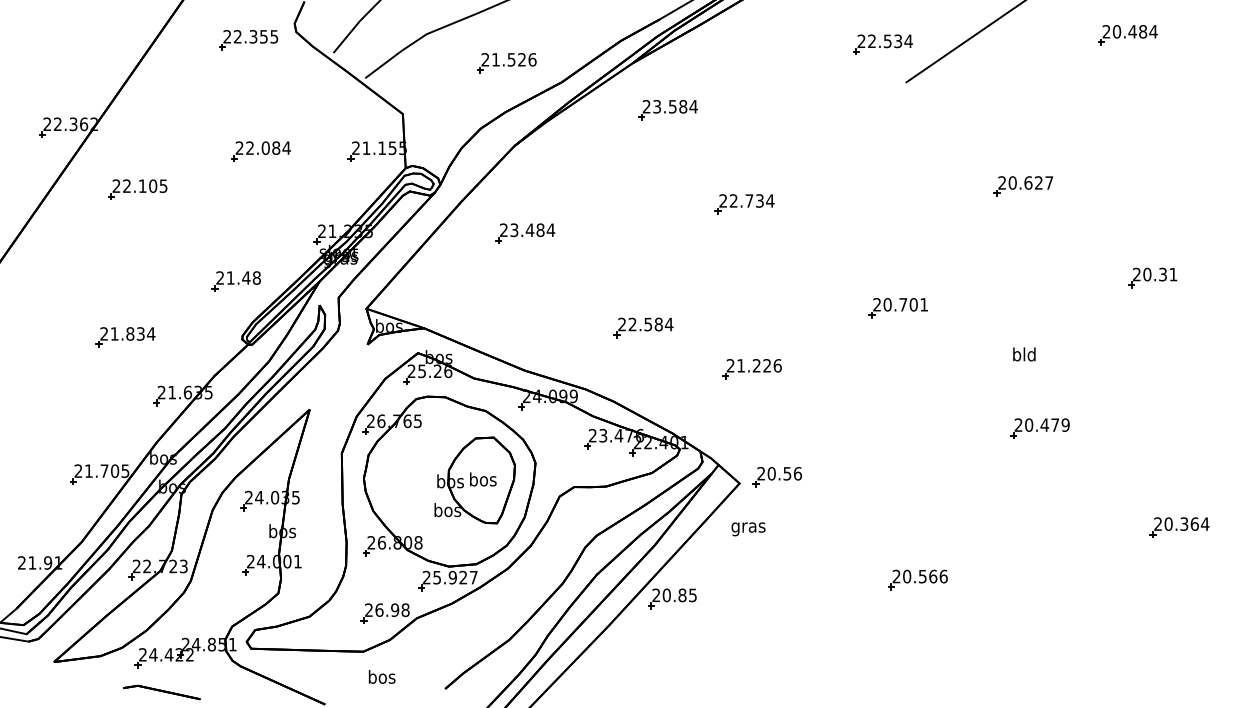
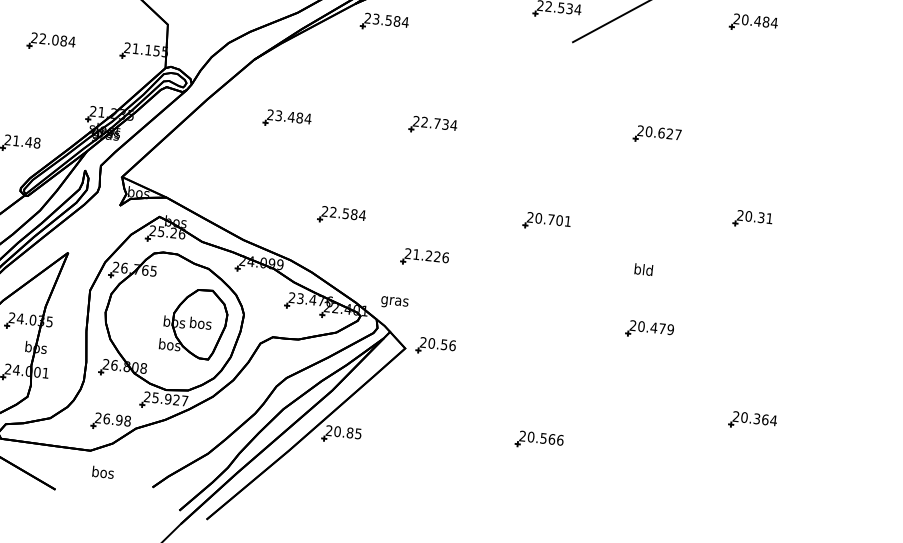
part: (667, 110) -> (384, 23), moved
part: (525, 233) -> (287, 119), moved
text: (748, 529) -> (394, 302), moved

